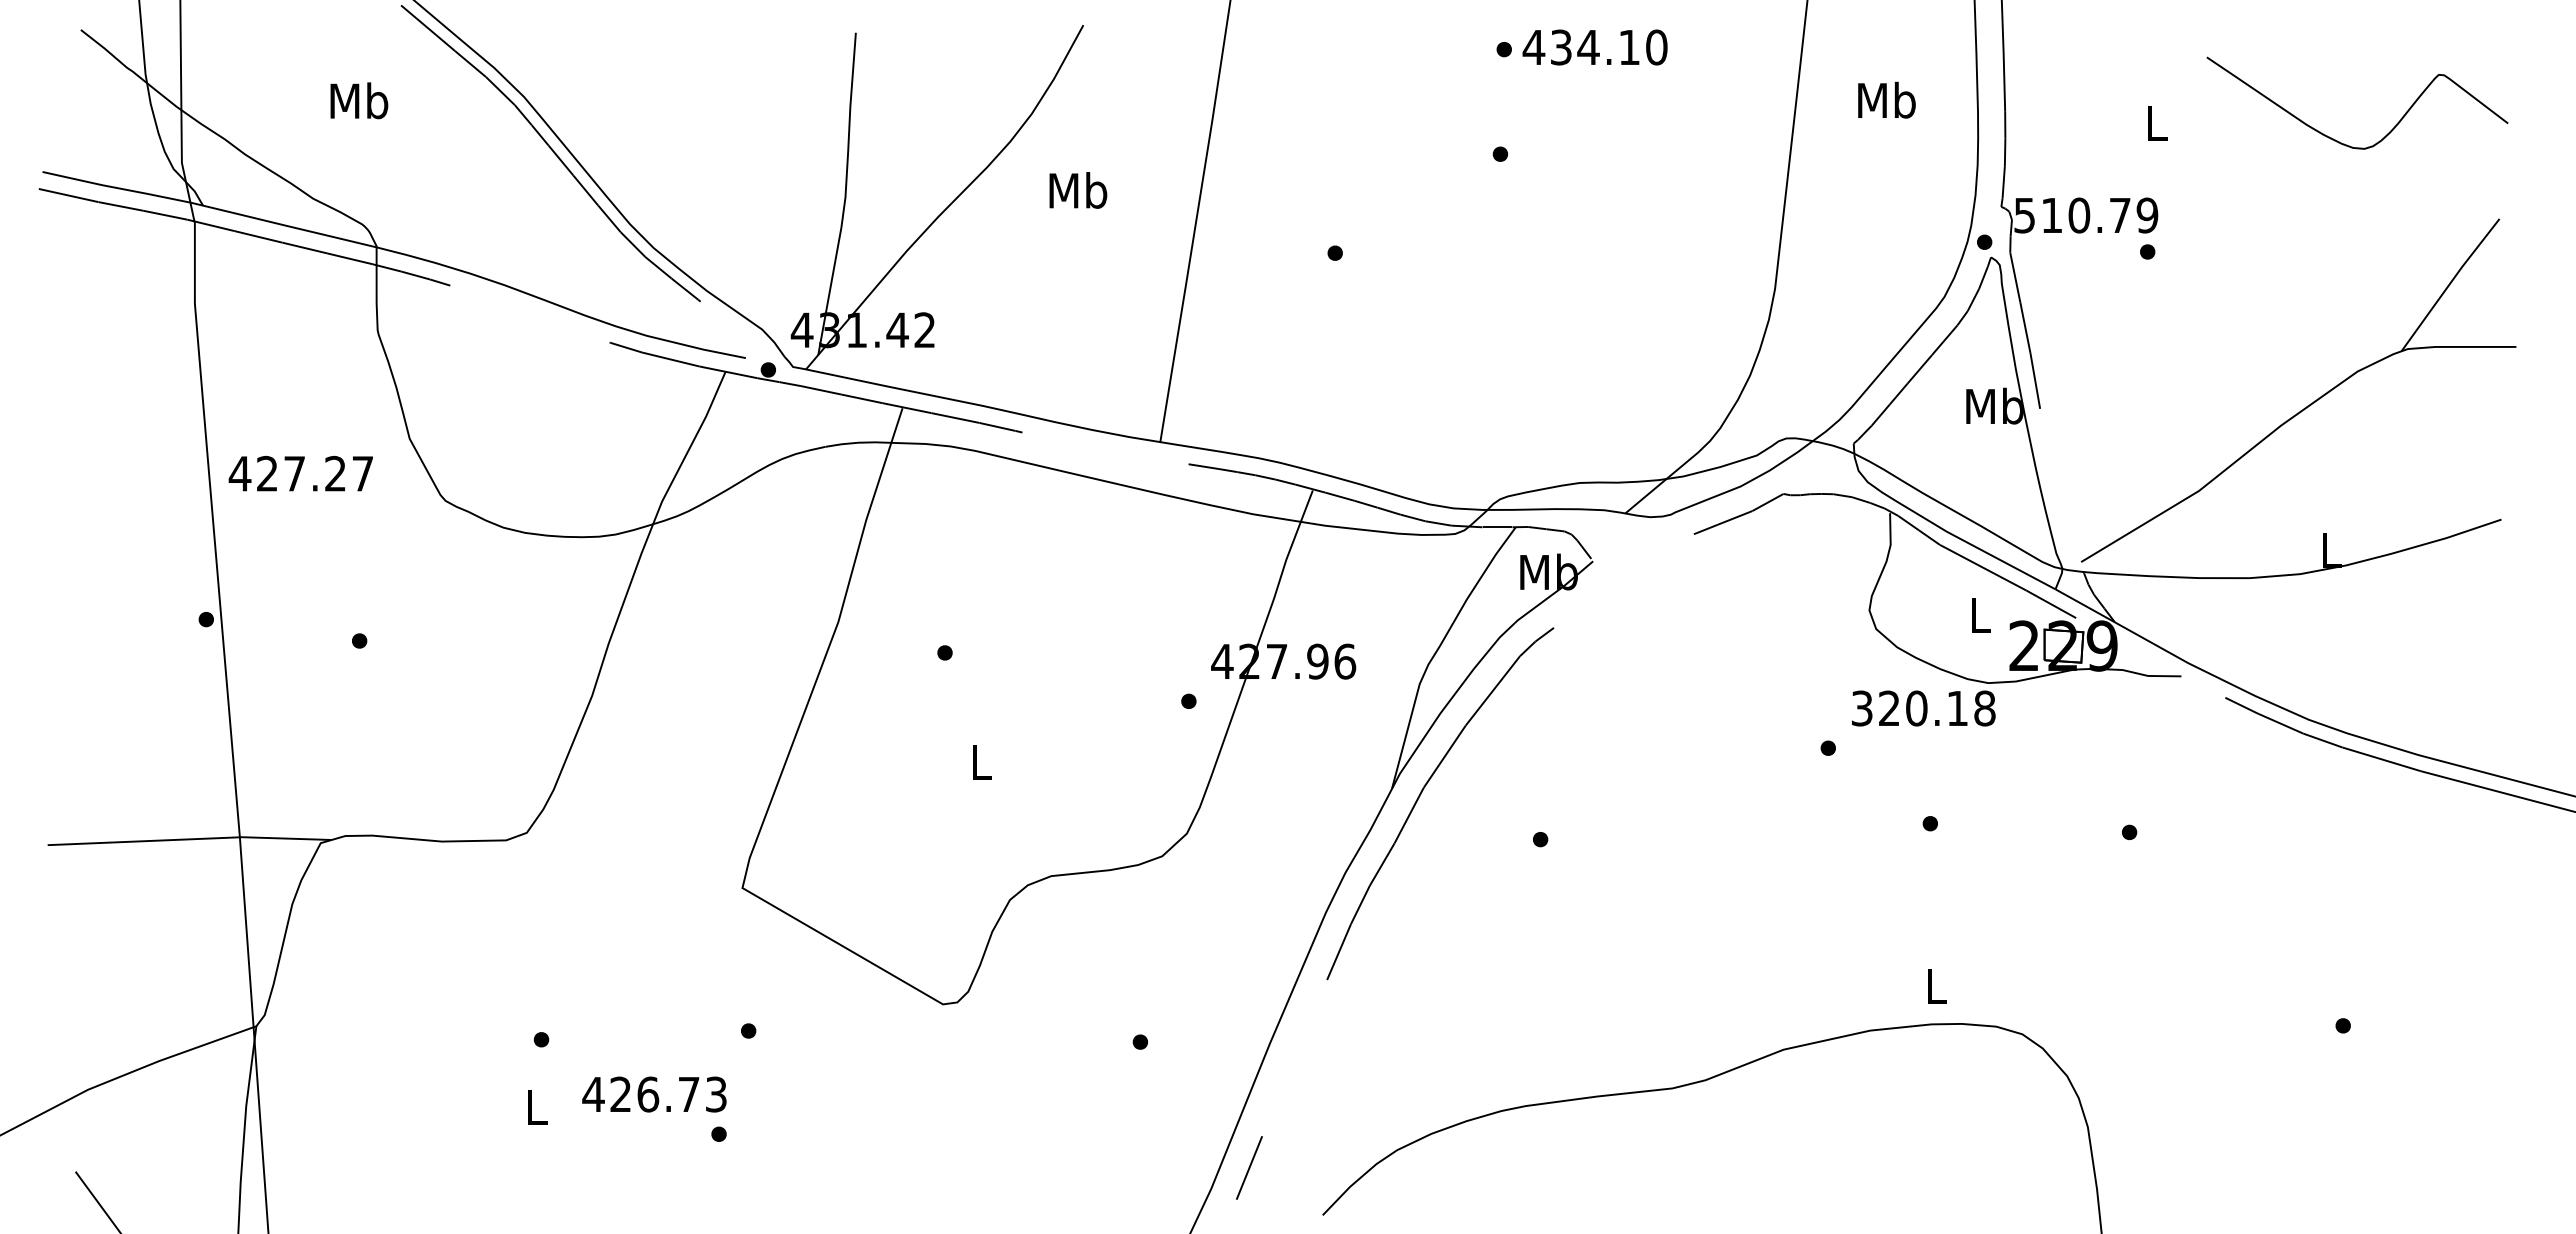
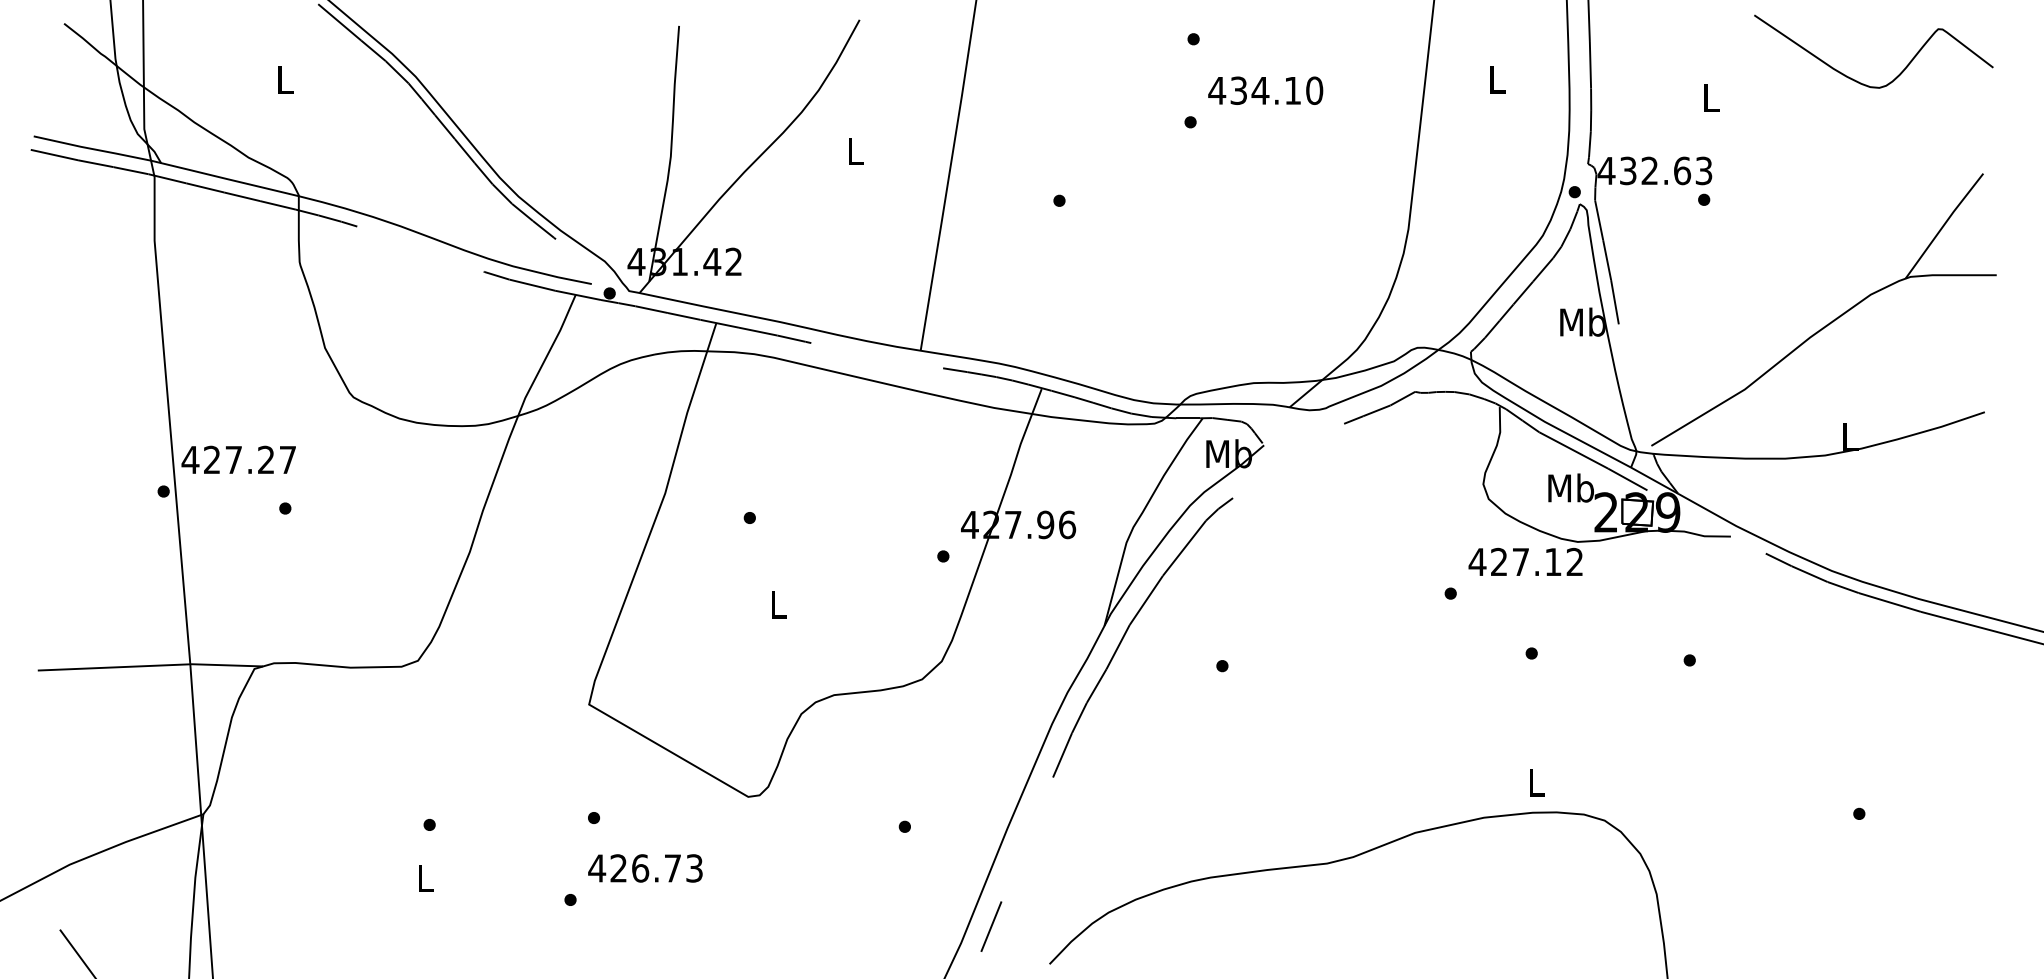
text: (1594, 47) -> (1265, 90), moved
text: (1886, 99) -> (1496, 78), Mb -> L
text: (359, 100) -> (285, 79), Mb -> L
curve: (2337, 140) -> (1857, 81), moved
text: (1078, 190) -> (855, 151), Mb -> L
text: (2085, 215) -> (1654, 170), 510.79 -> 432.63
text: (300, 473) -> (238, 459), moved
text: (1979, 614) -> (1570, 487), L -> Mb
text: (1922, 708) -> (1525, 562), 320.18 -> 427.12
text: (654, 1094) -> (645, 868), moved

